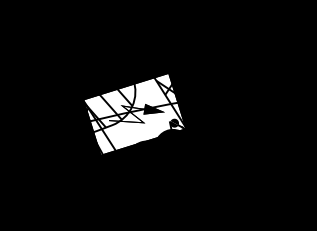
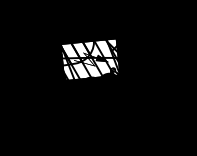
hatch: (133, 114) -> (89, 59), added

